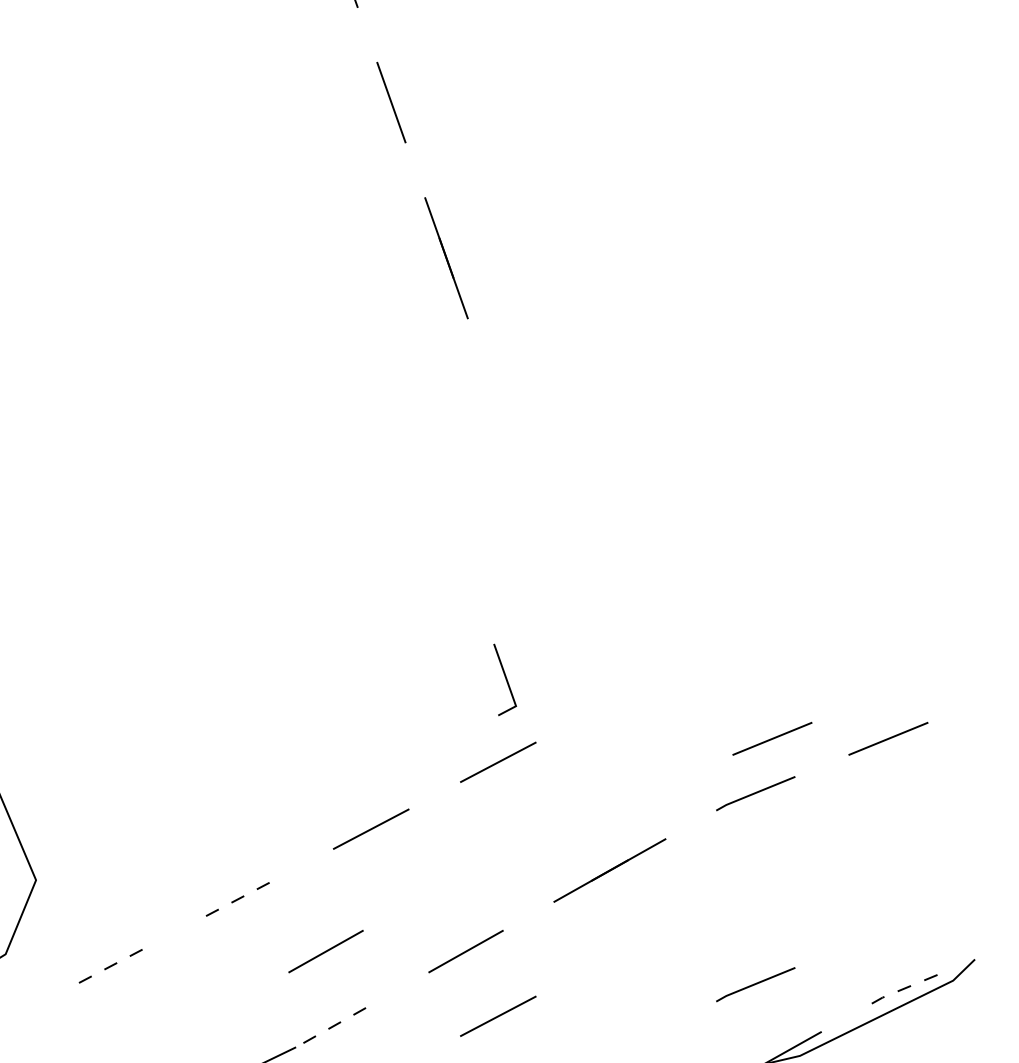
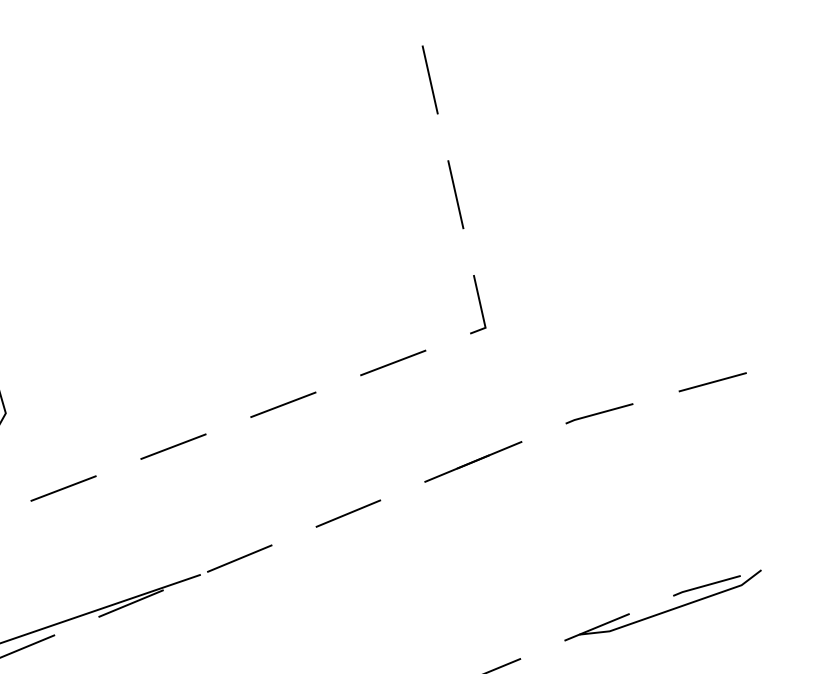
line: (501, 413) -> (430, 79), added
line: (549, 548) -> (455, 194), added
line: (505, 679) -> (479, 305), moved
line: (772, 738) -> (618, 370), removed
line: (244, 895) -> (173, 446), dashed -> solid
line: (325, 951) -> (234, 499), removed
line: (117, 962) -> (63, 488), dashed -> solid
line: (755, 984) -> (580, 568), removed
line: (910, 986) -> (706, 585), dashed -> solid
line: (498, 1015) -> (368, 568), removed
line: (341, 1021) -> (240, 558), dashed -> solid

